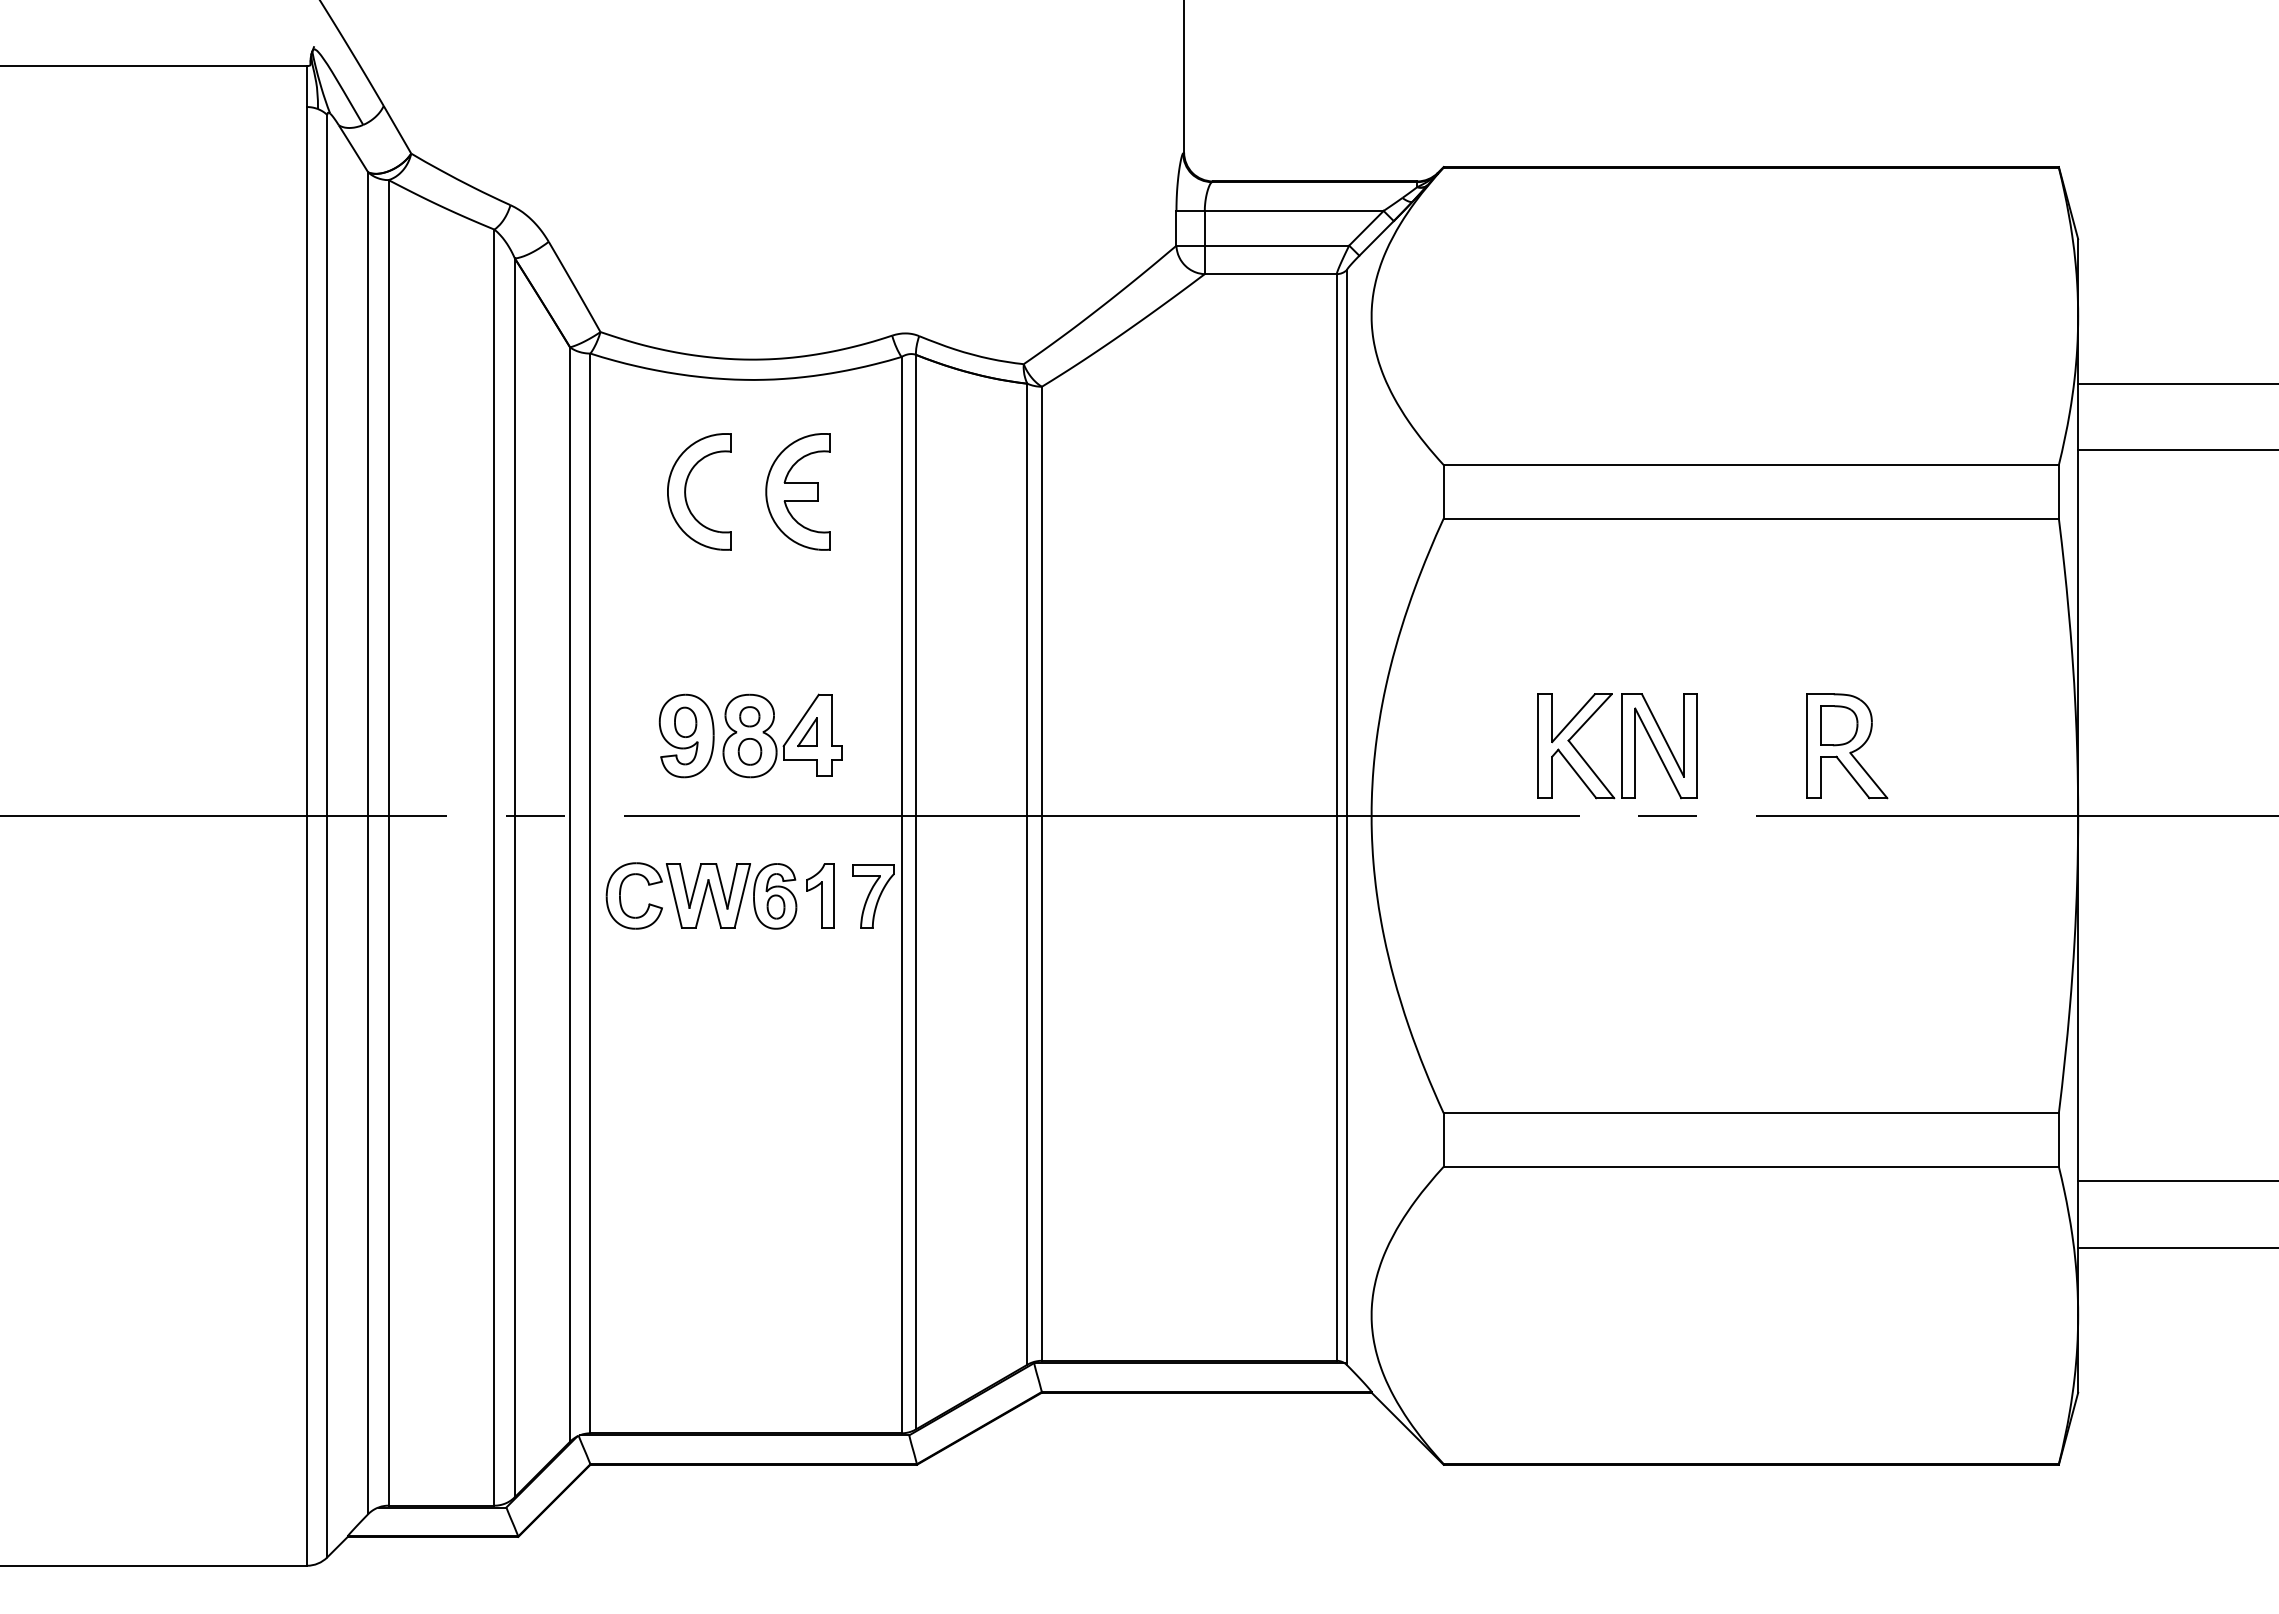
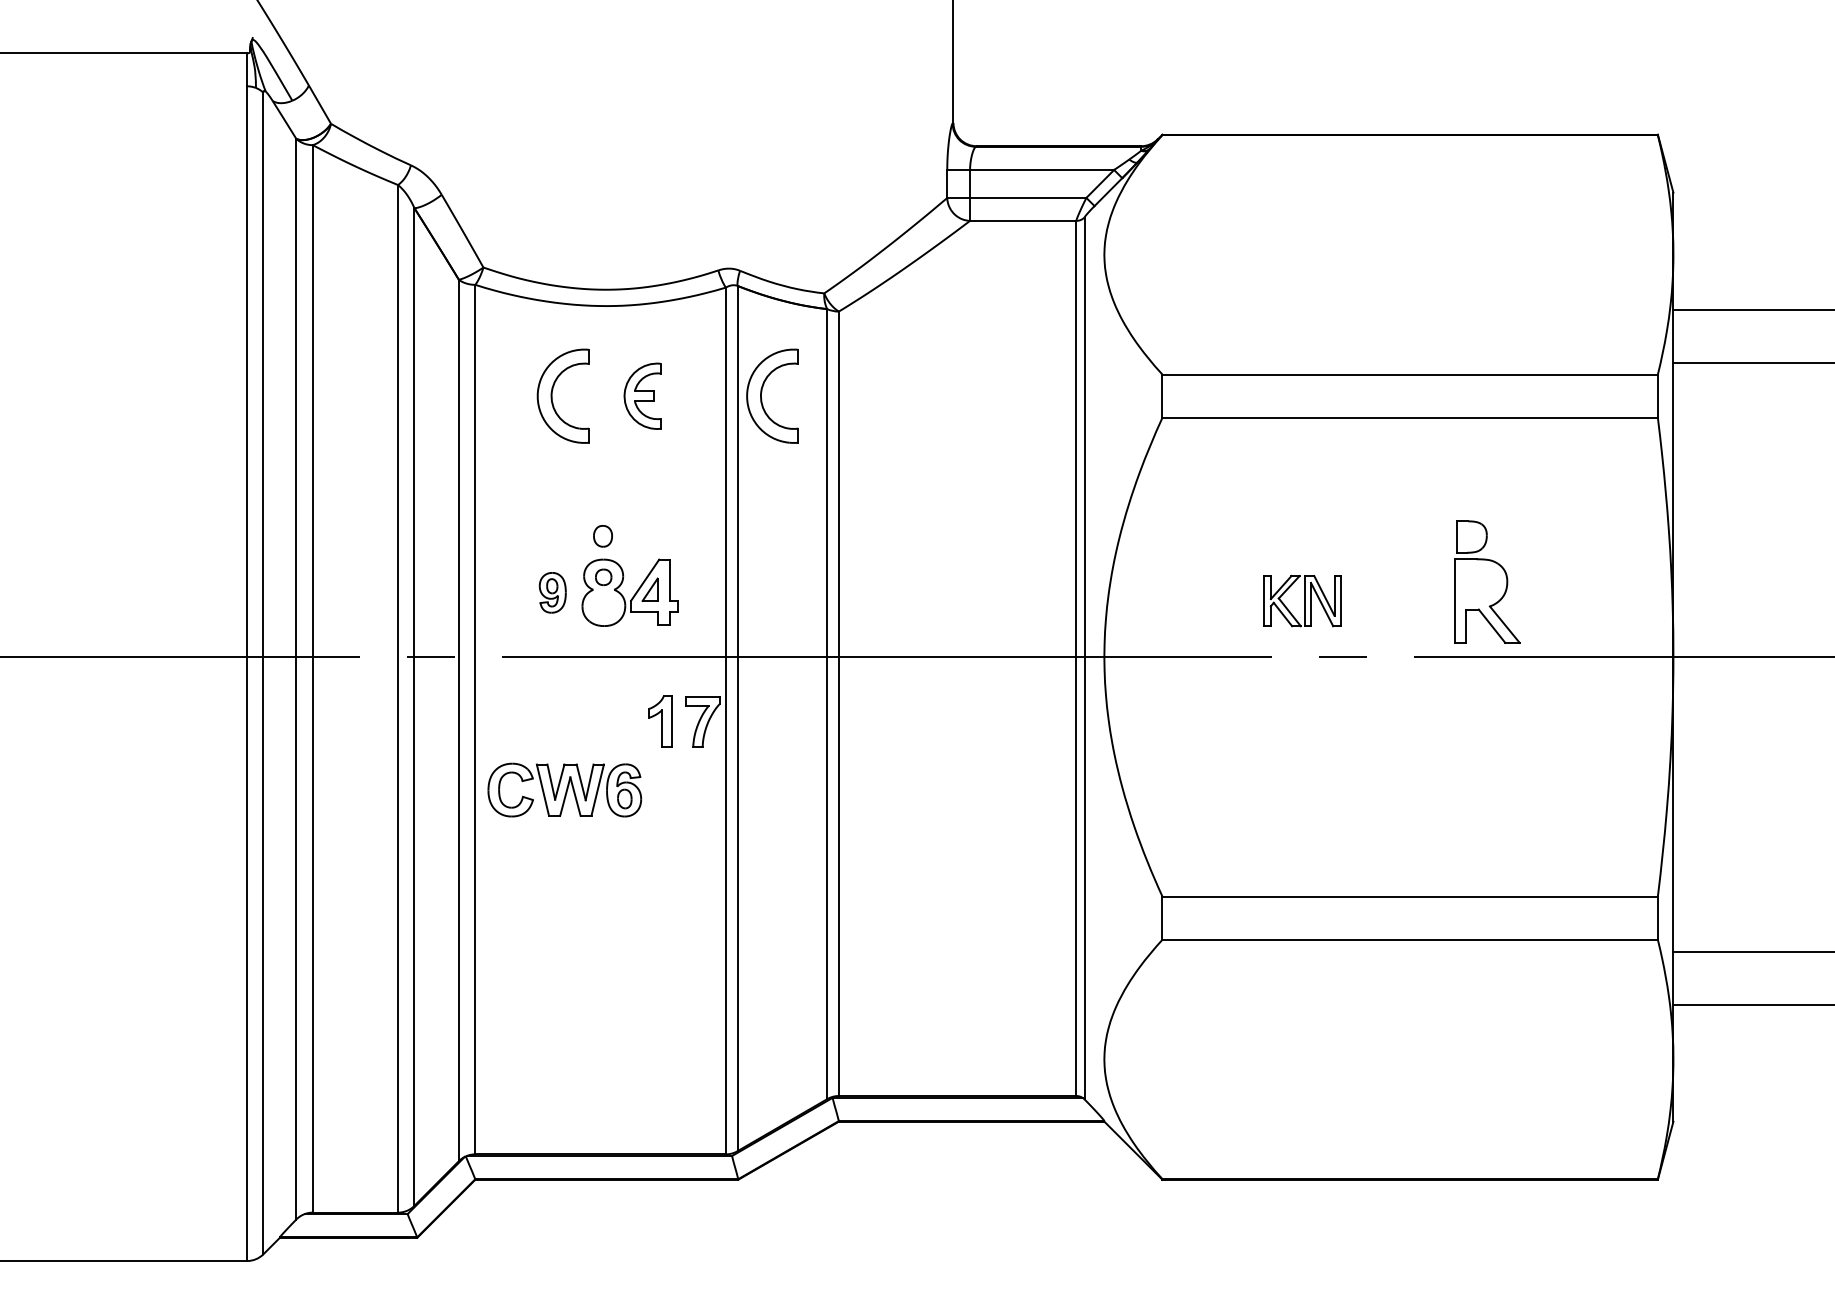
part: (946, 490) -> (762, 395), added
part: (797, 491) -> (642, 395), size x0.7
part: (1839, 725) -> (1472, 536), moved
part: (686, 735) -> (552, 592), size x0.6
part: (1617, 746) -> (1302, 601), size x0.6
part: (749, 751) -> (602, 536), moved
part: (701, 895) -> (564, 789), moved

